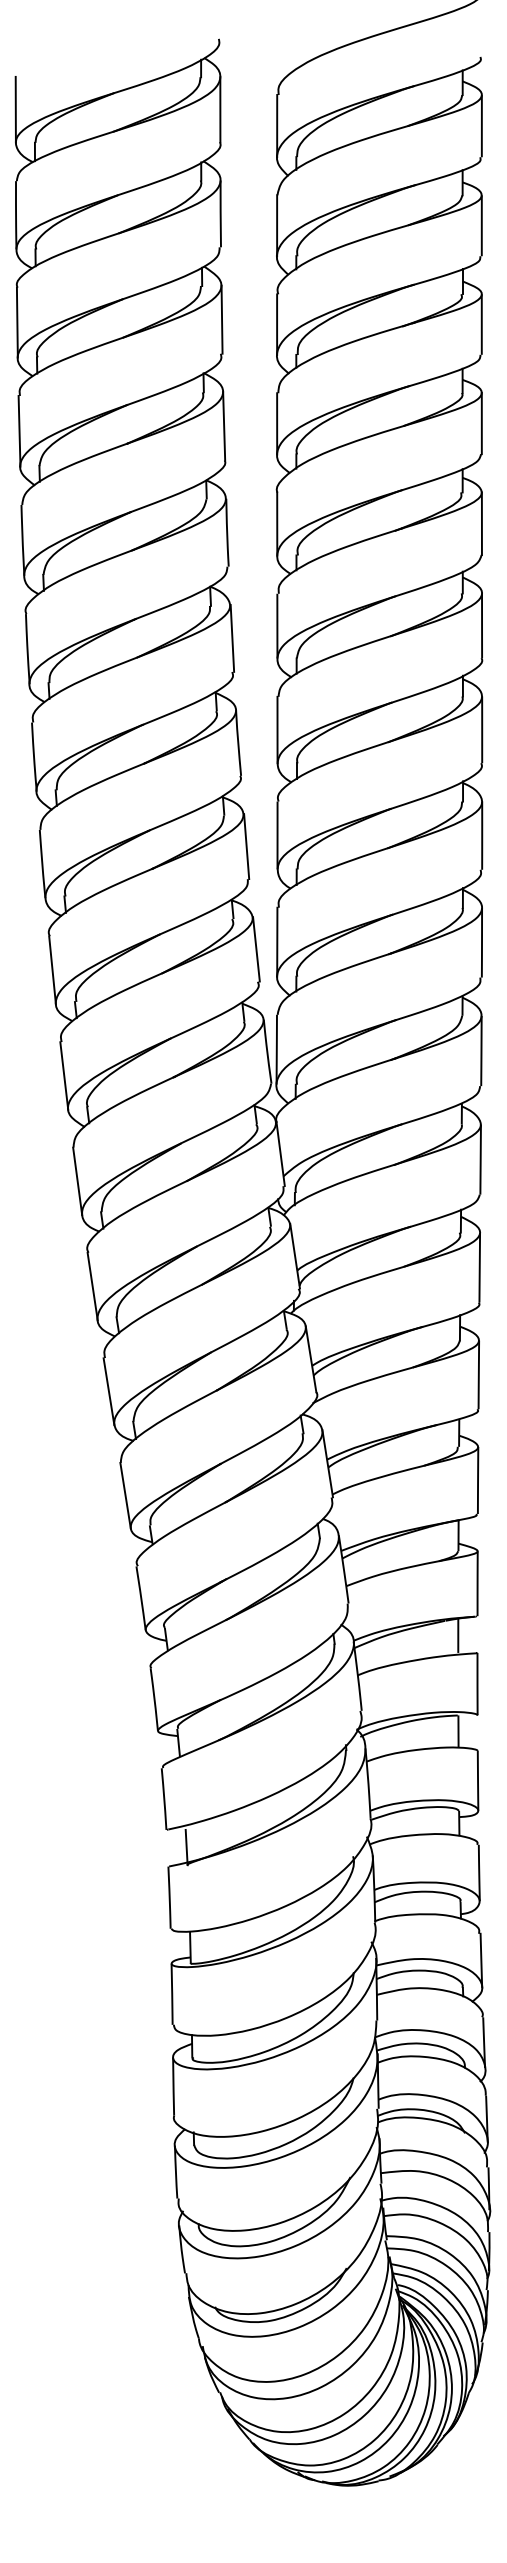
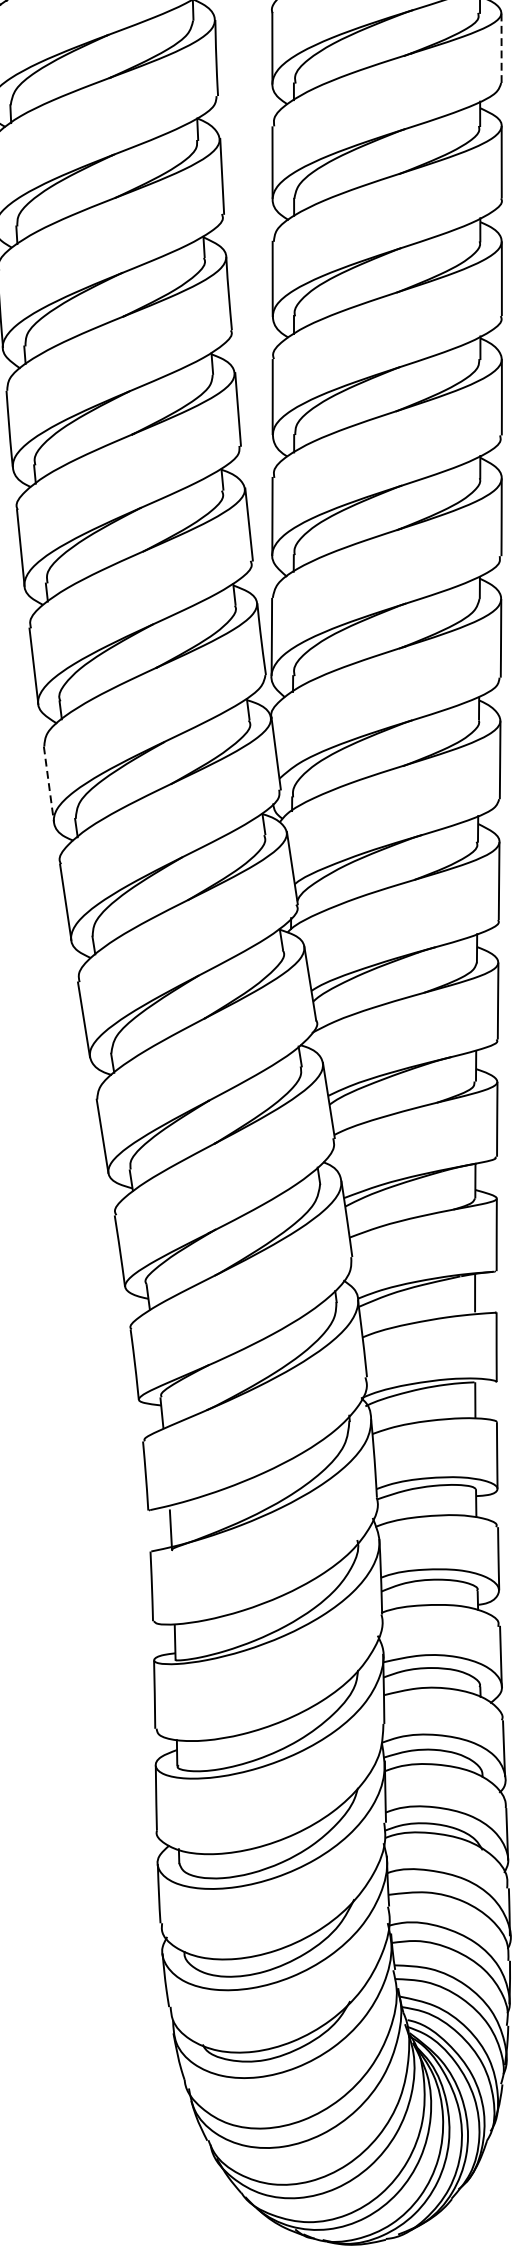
line: (481, 523) -> (501, 47), solid -> dashed
line: (77, 1181) -> (48, 784), solid -> dashed

